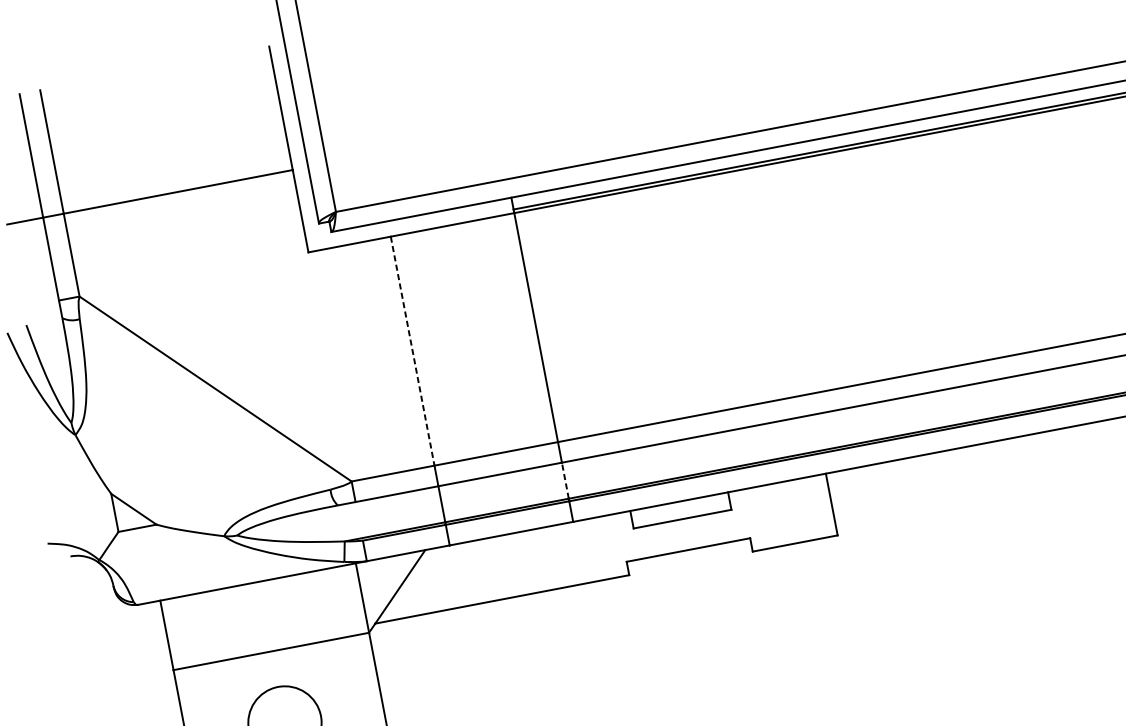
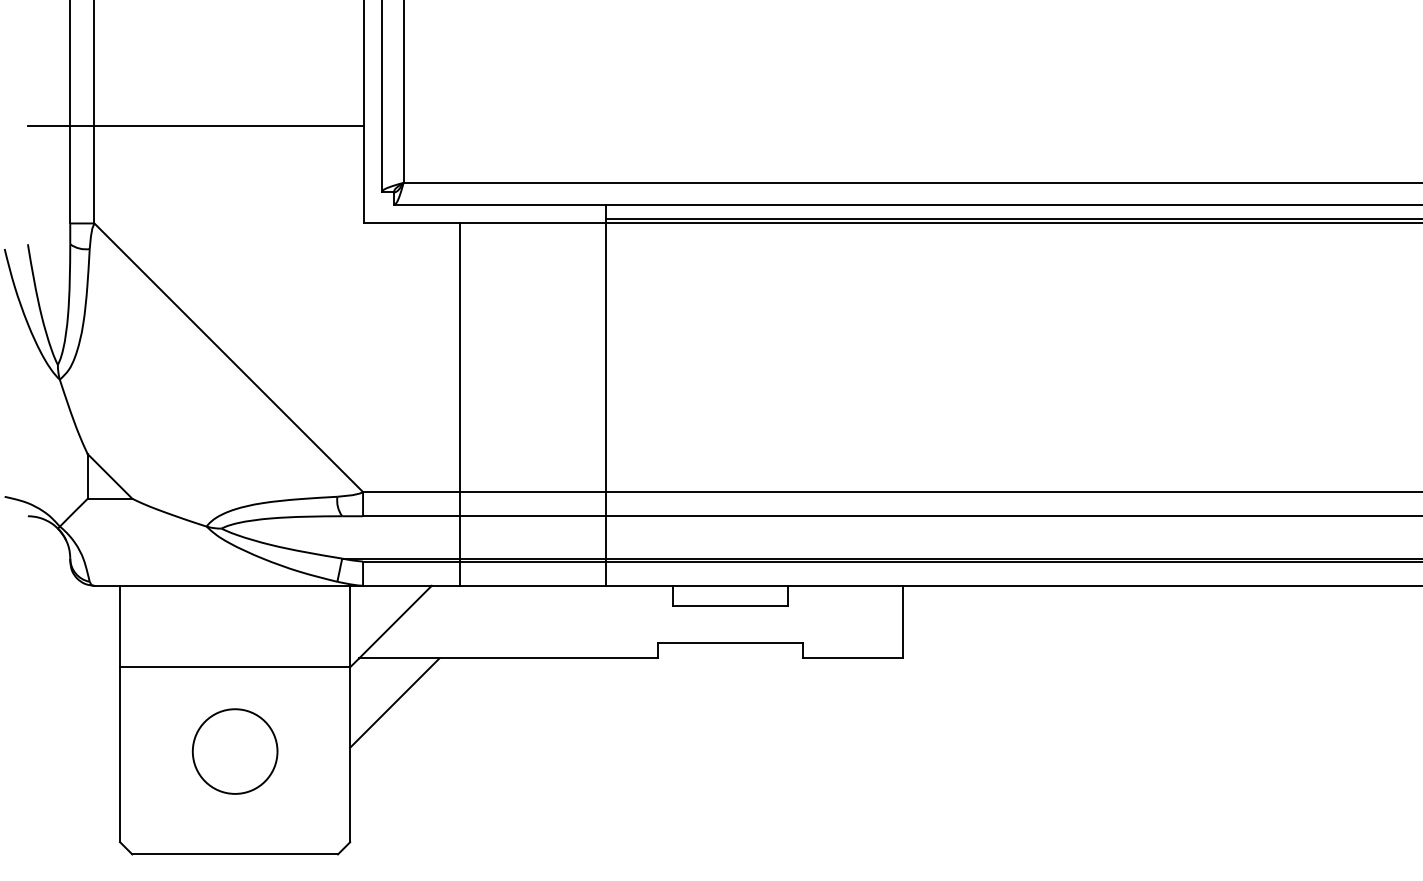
line: (412, 351) -> (460, 357), dashed -> solid
line: (565, 479) -> (605, 536), dashed -> solid
line: (412, 655) -> (394, 702), added

